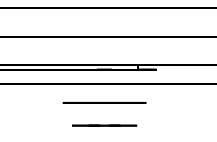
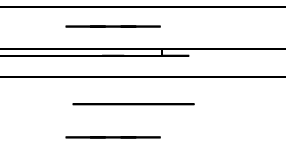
line: (104, 49) -> (113, 26), added
circle: (104, 102) -> (133, 103), moved

